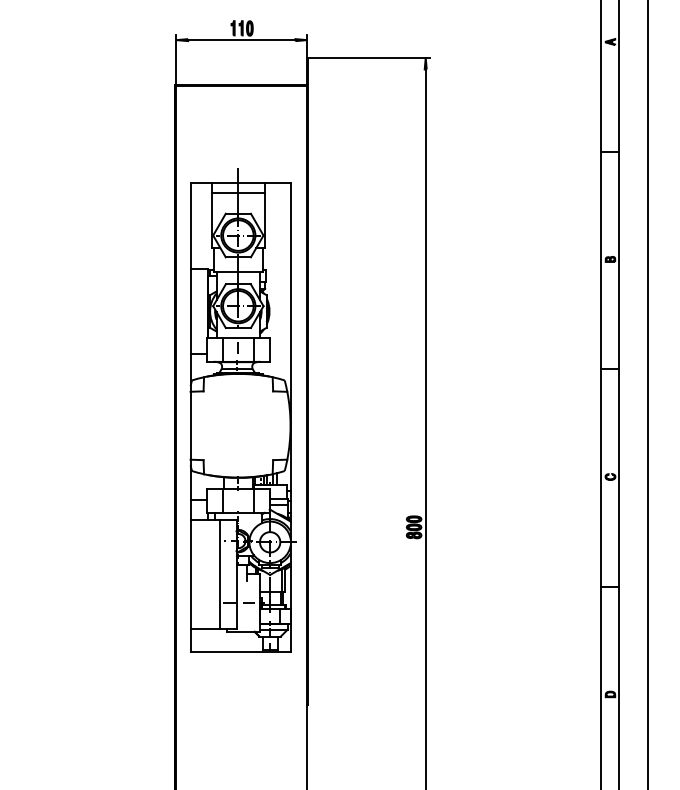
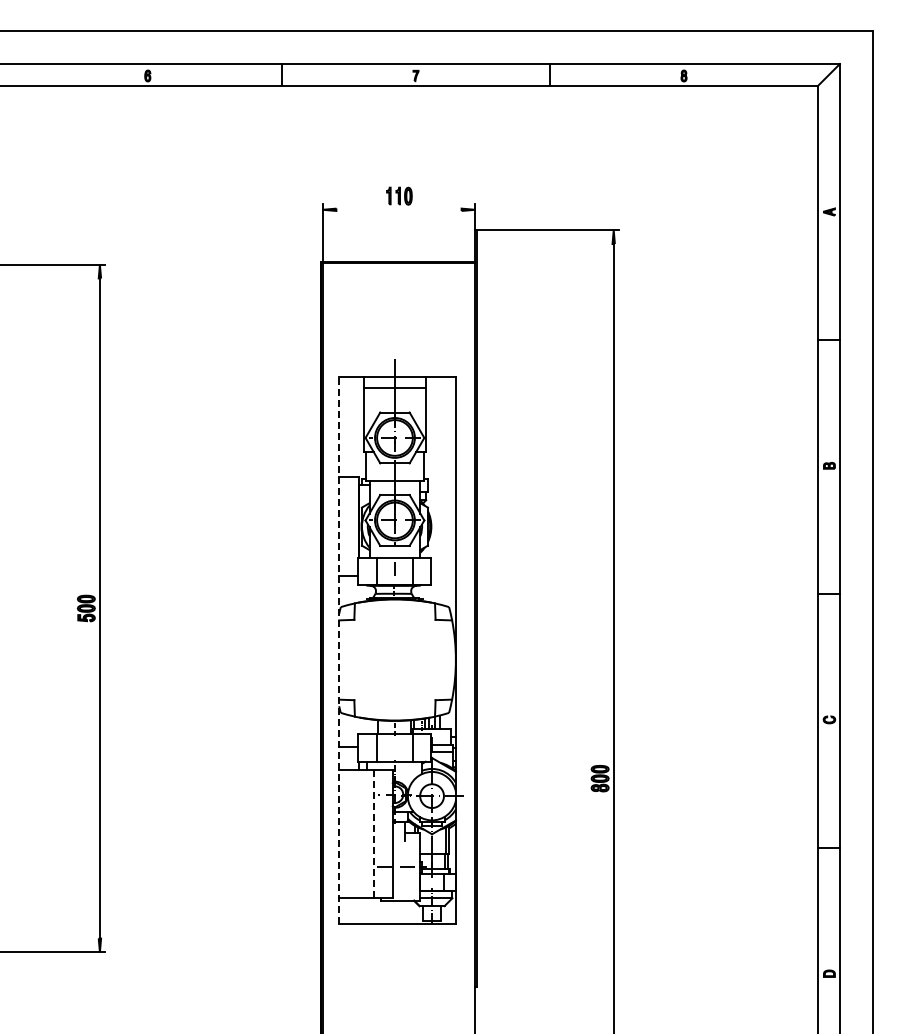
line: (241, 39) -> (398, 209), removed
line: (190, 417) -> (339, 650), solid -> dashed
line: (219, 574) -> (373, 833), solid -> dashed

